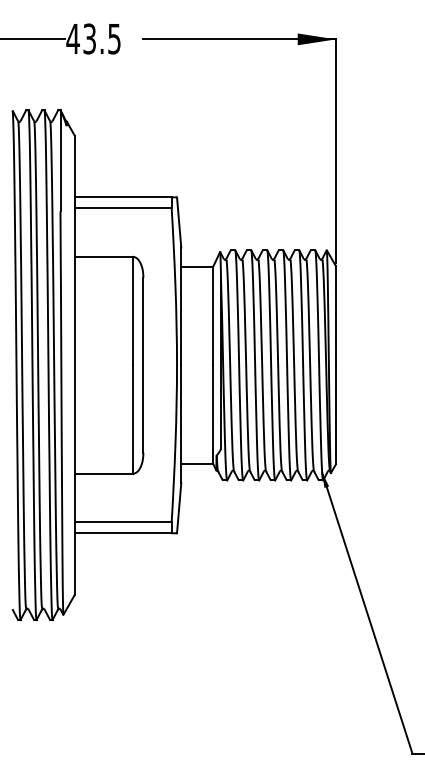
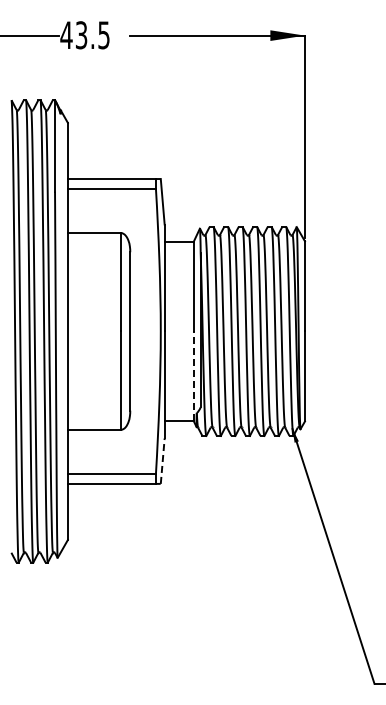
line: (213, 414) -> (193, 376), solid -> dashed
line: (178, 508) -> (162, 461), solid -> dashed

